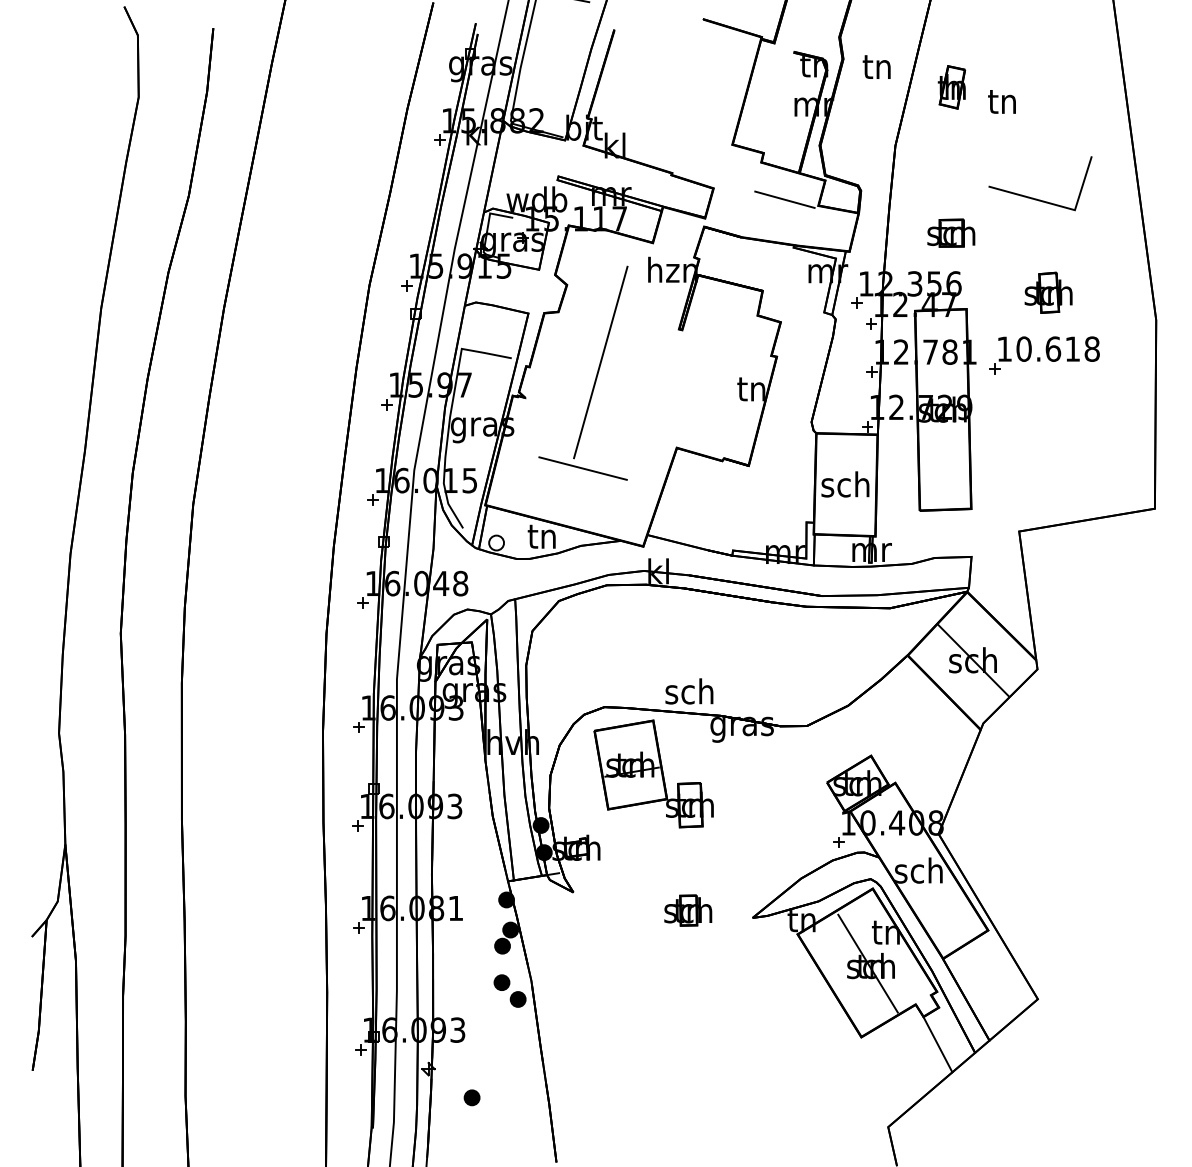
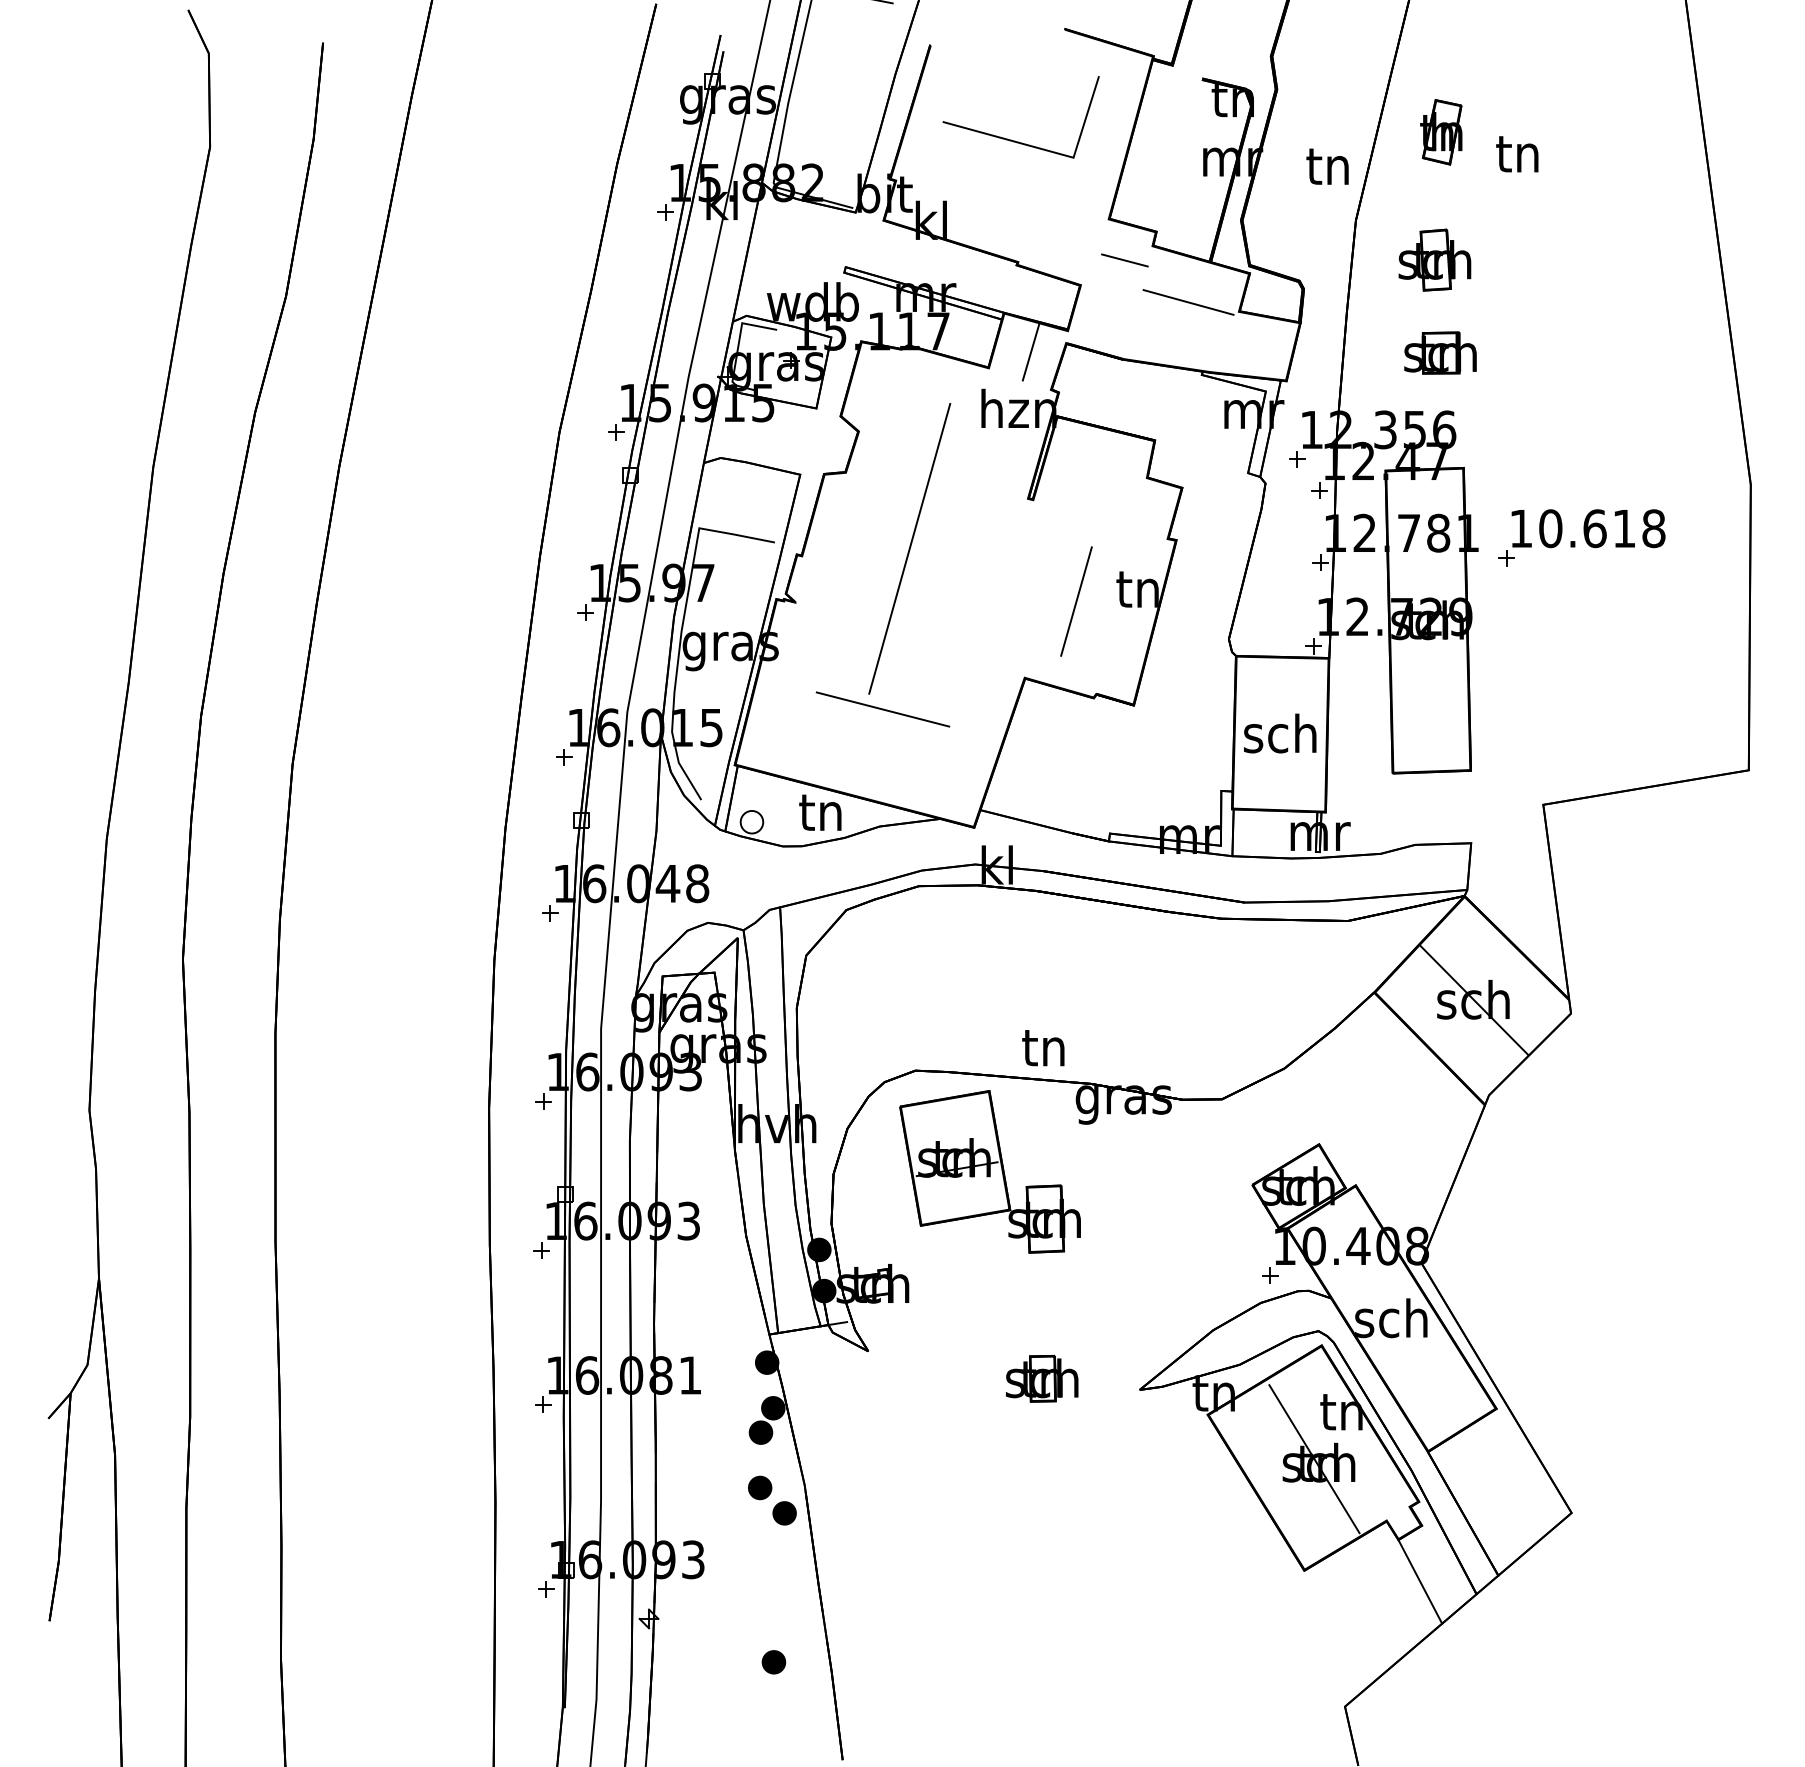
text: (876, 66) -> (1327, 165), moved
line: (742, 172) -> (1124, 261), added
line: (1036, 198) -> (1015, 140), moved
line: (680, 232) -> (1030, 352), added
part: (1048, 292) -> (1434, 259), moved
line: (710, 397) -> (1075, 601), added
text: (689, 691) -> (1044, 1047), sch -> tn
part: (471, 1097) -> (773, 1661), moved

